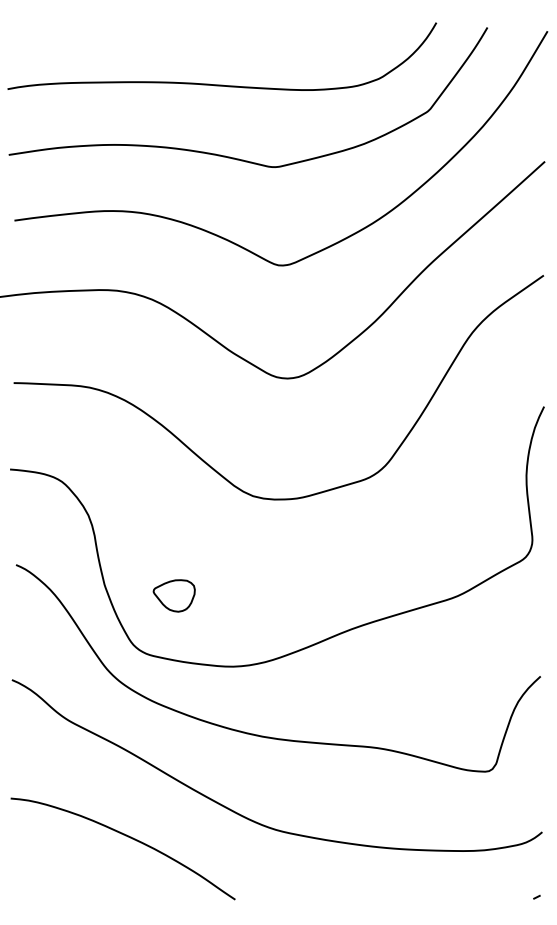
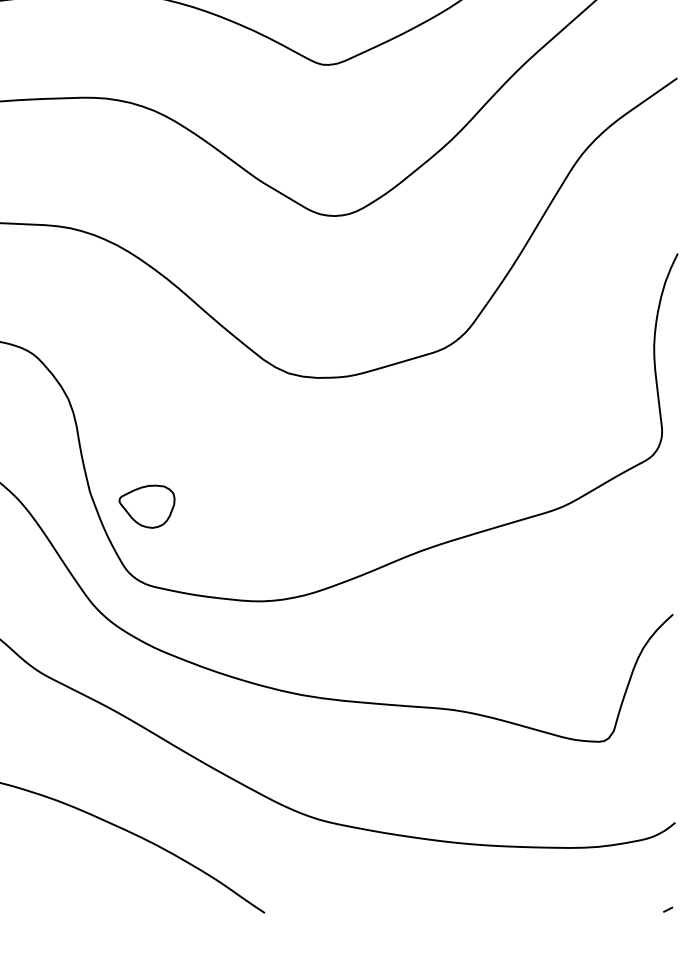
part: (173, 595) -> (146, 506), moved

